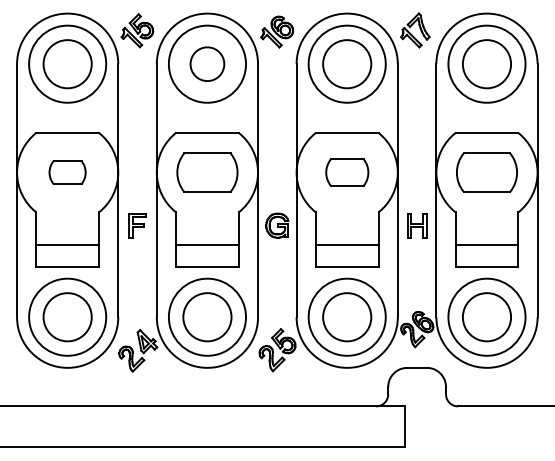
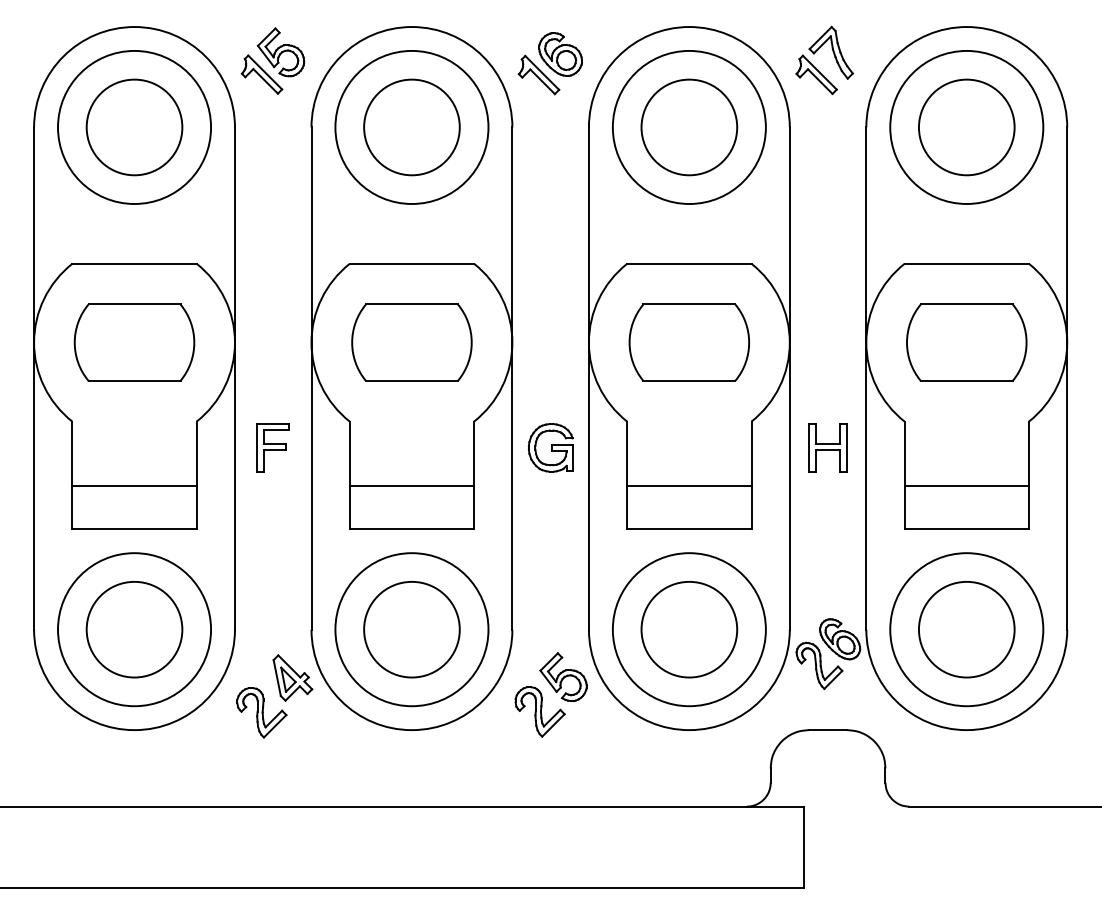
circle: (207, 64) -> (412, 128), size x1.43
part: (67, 172) -> (134, 342), size x1.67
part: (347, 172) -> (689, 342), size x1.43

